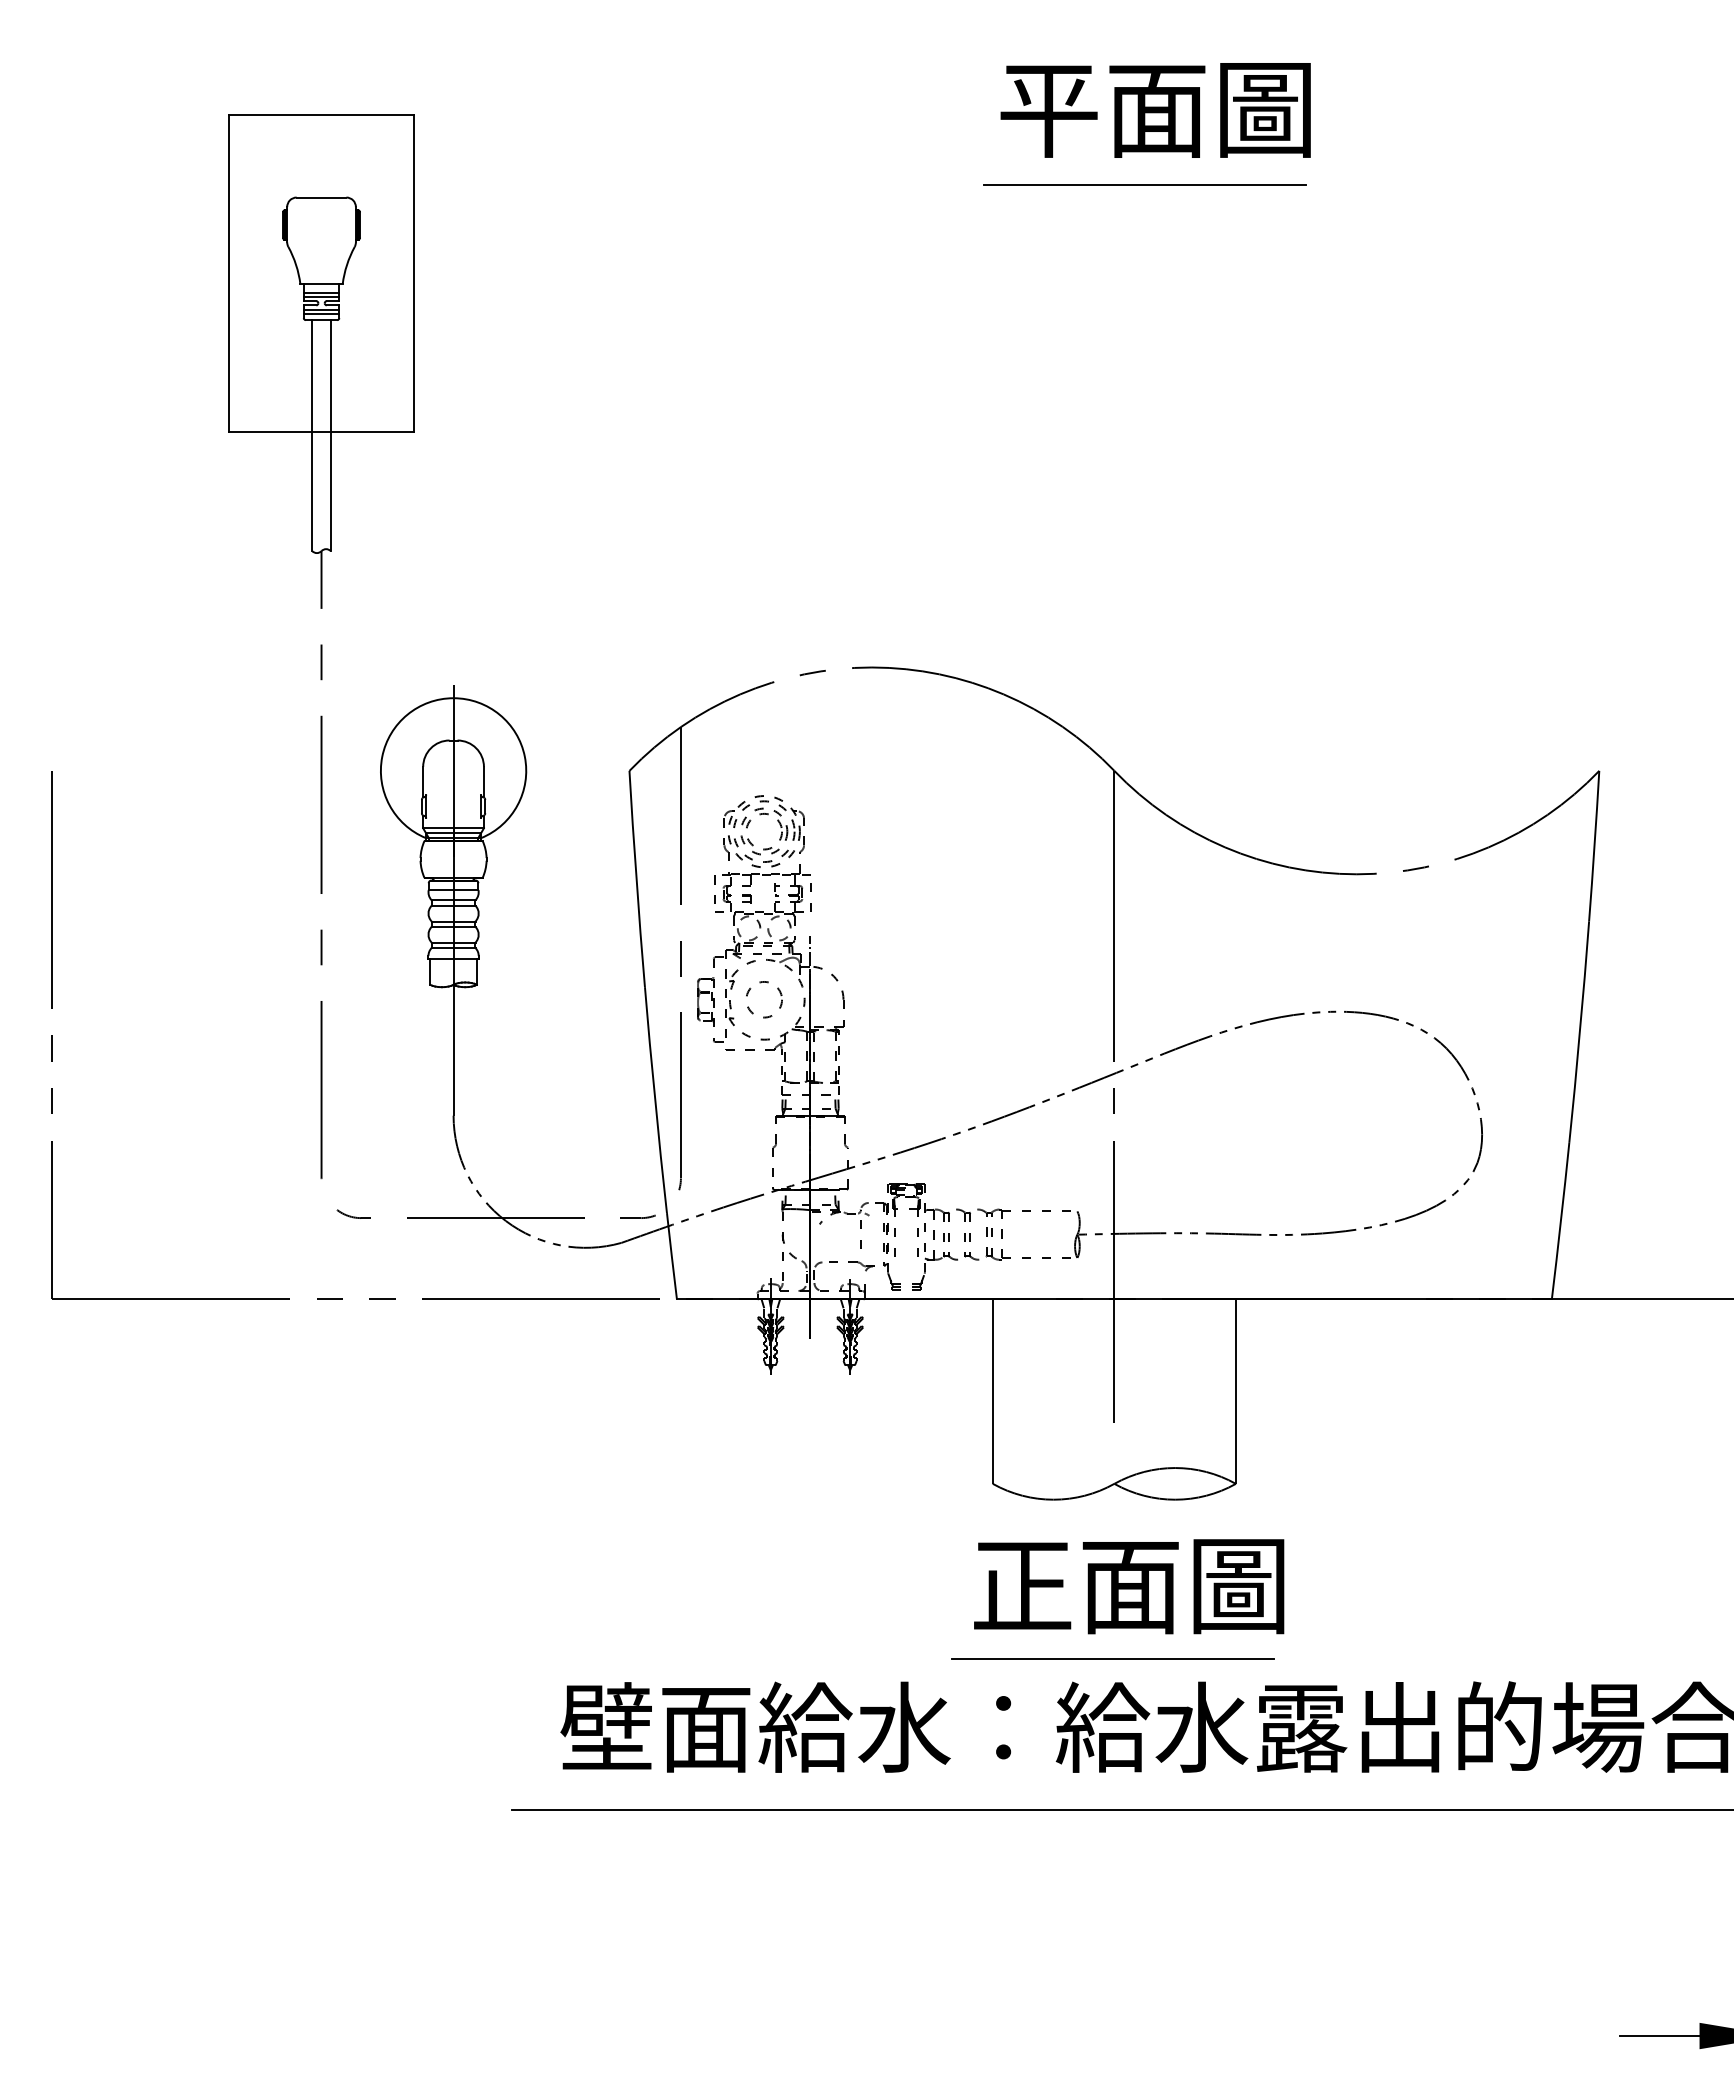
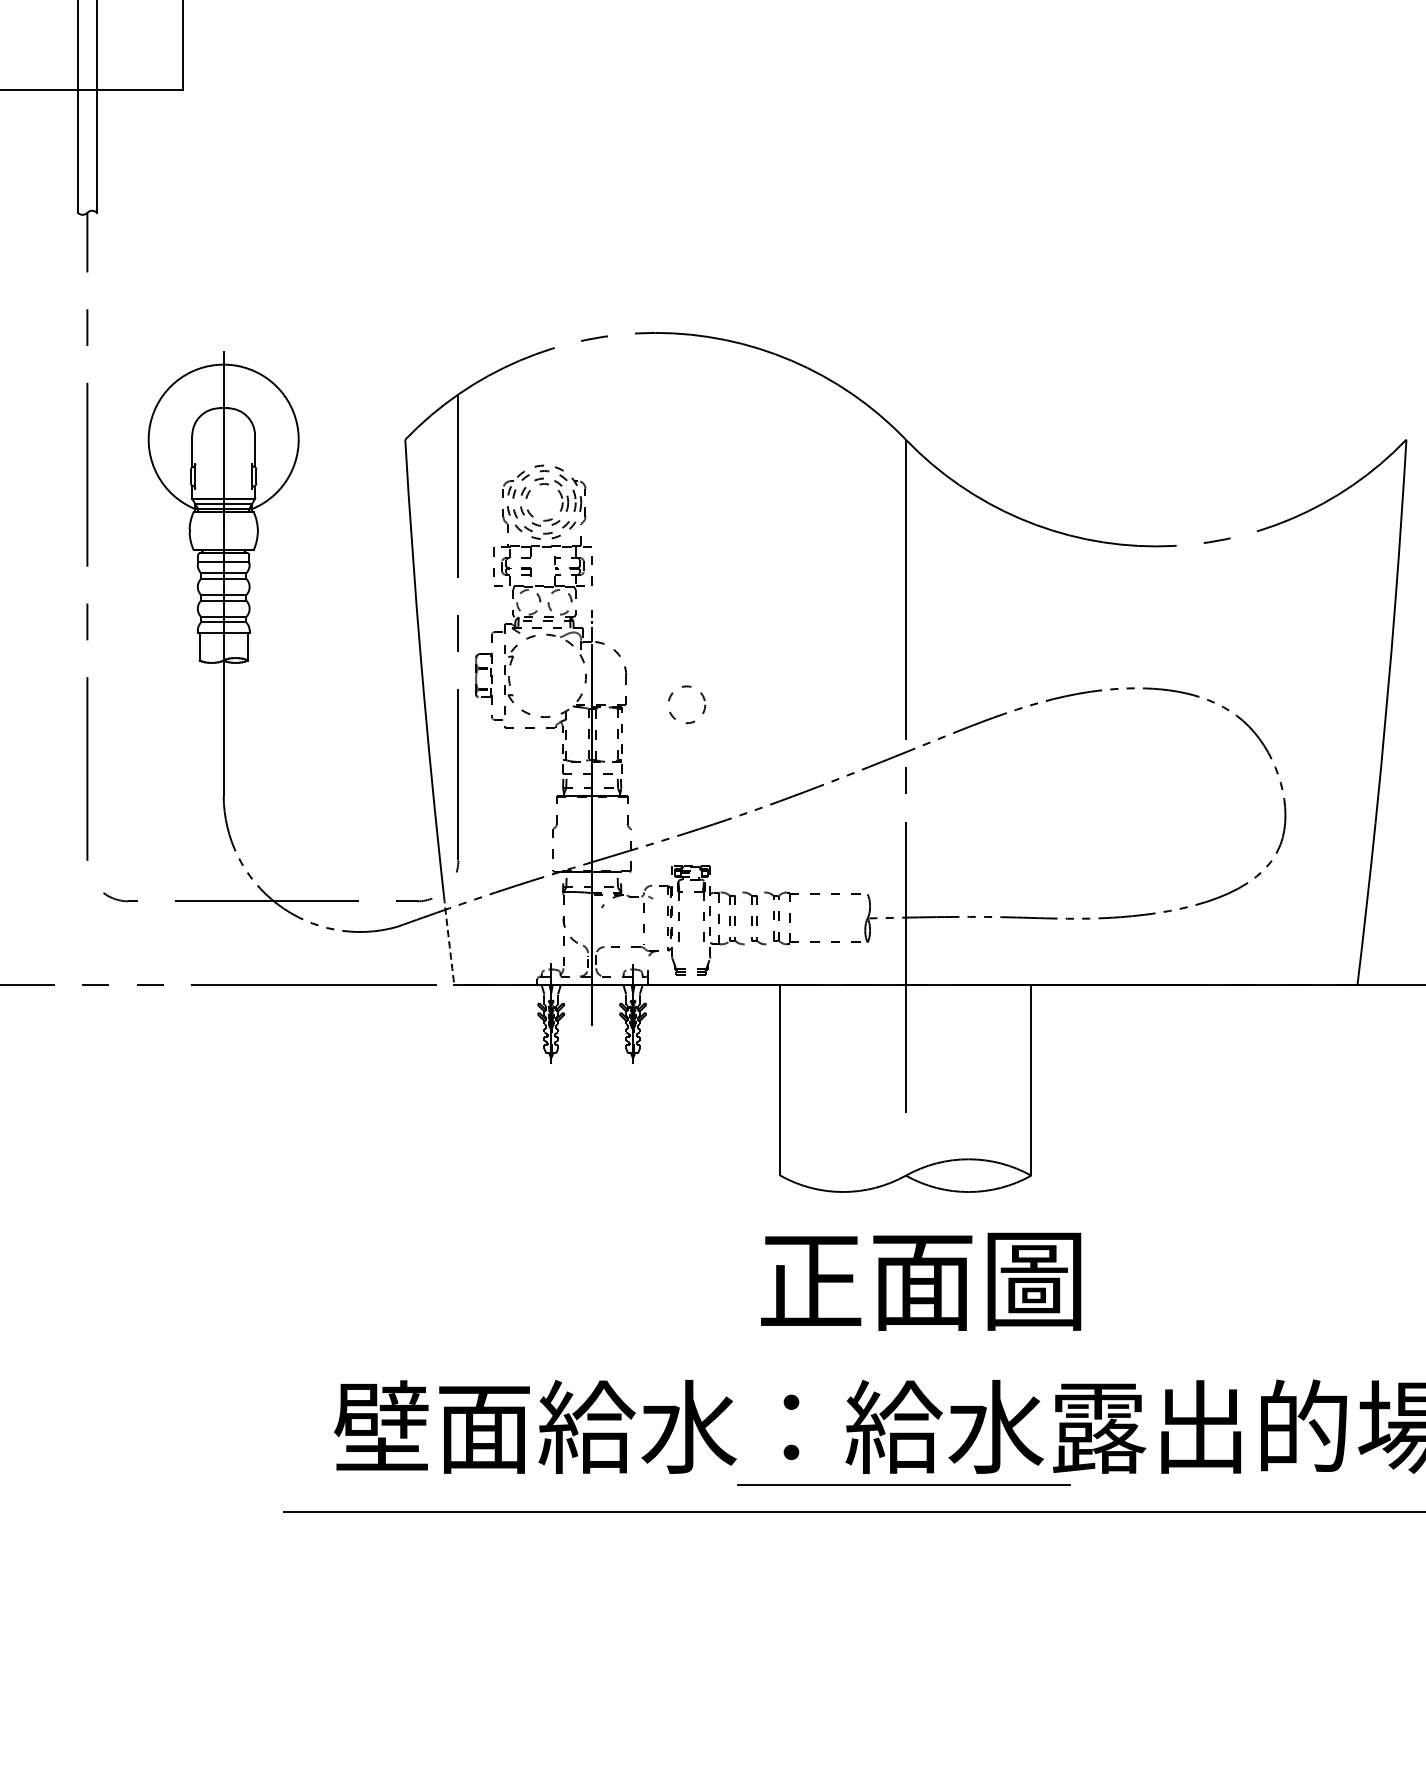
circle: (764, 999) -> (687, 704), moved
arc: (671, 1256) -> (448, 940), solid -> dashed
line: (1112, 1658) -> (903, 1483), moved

